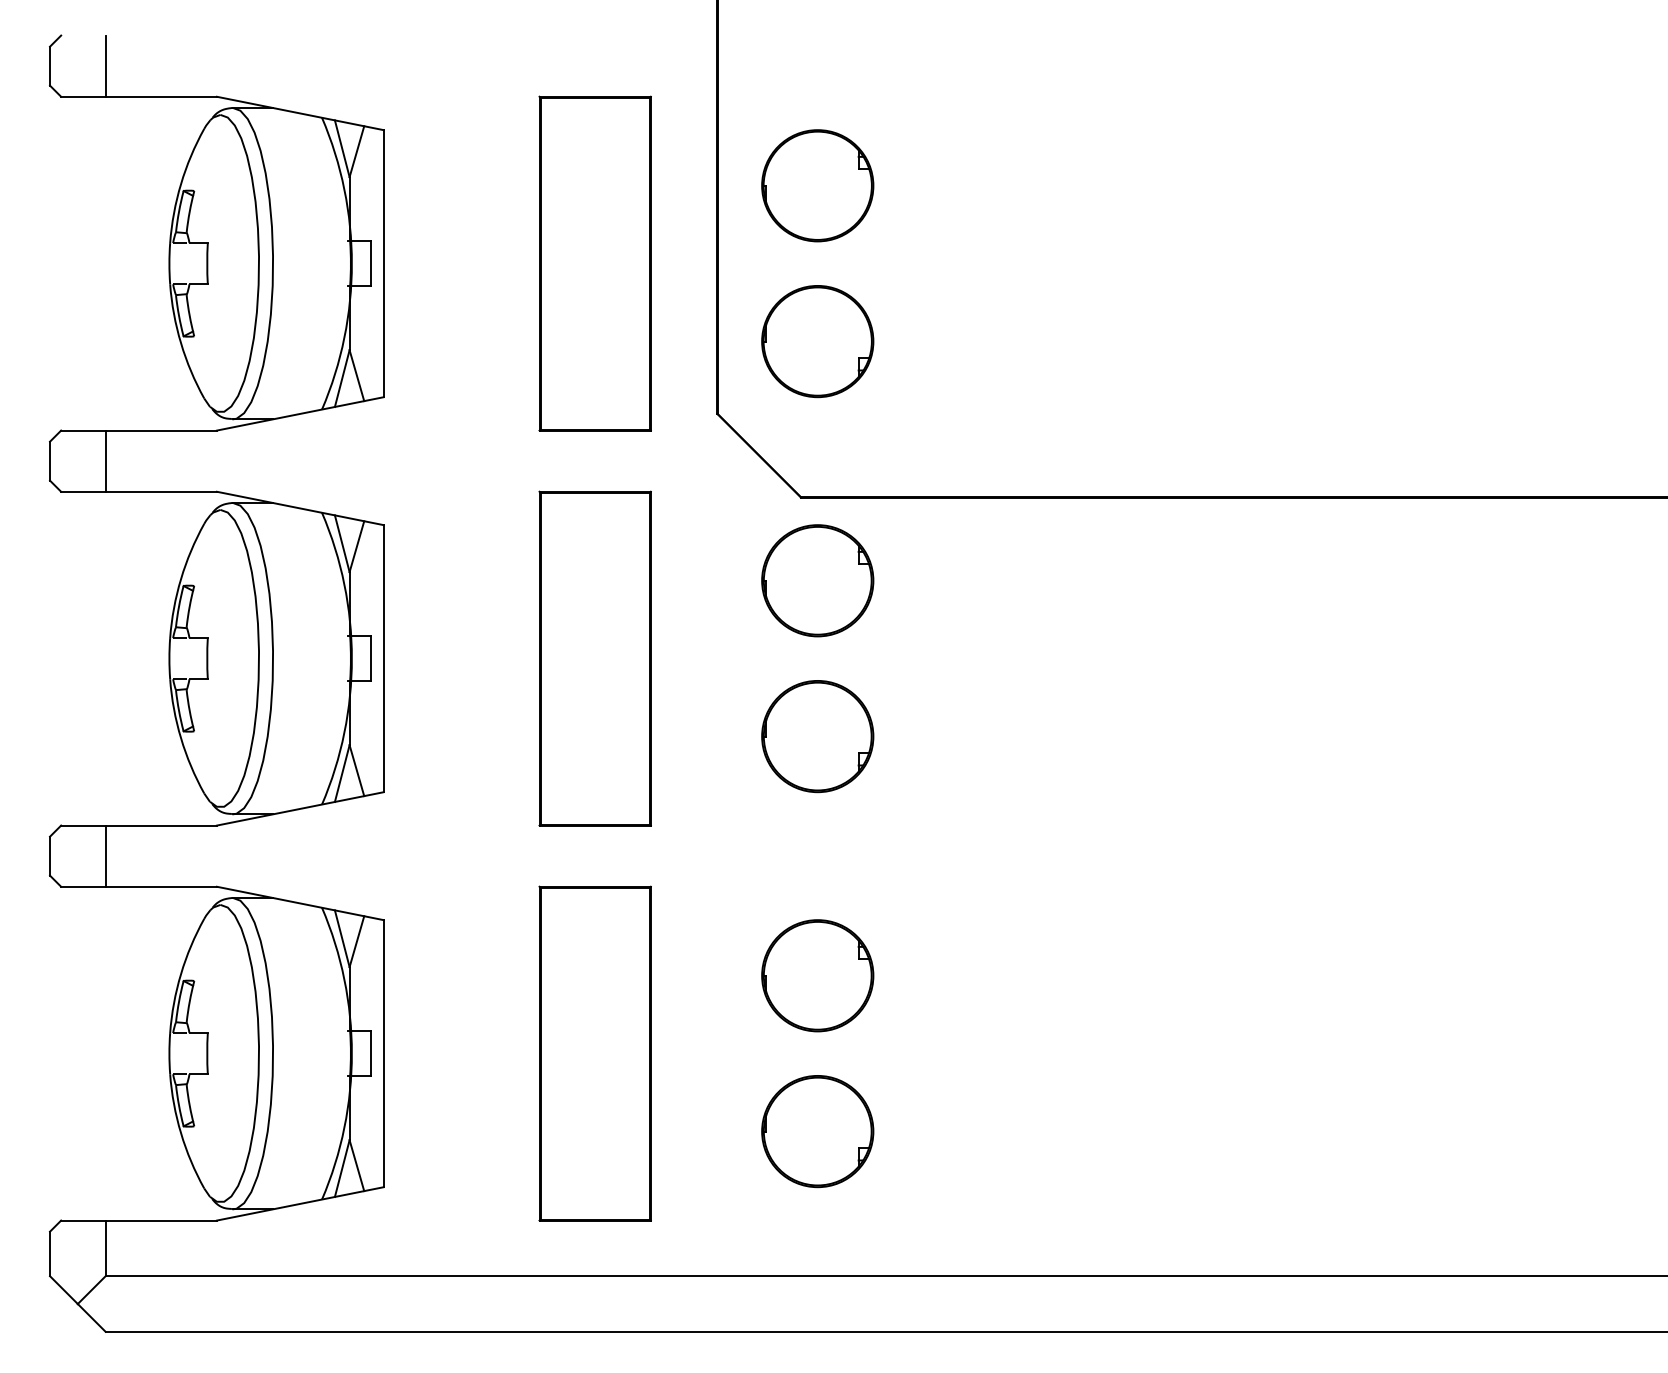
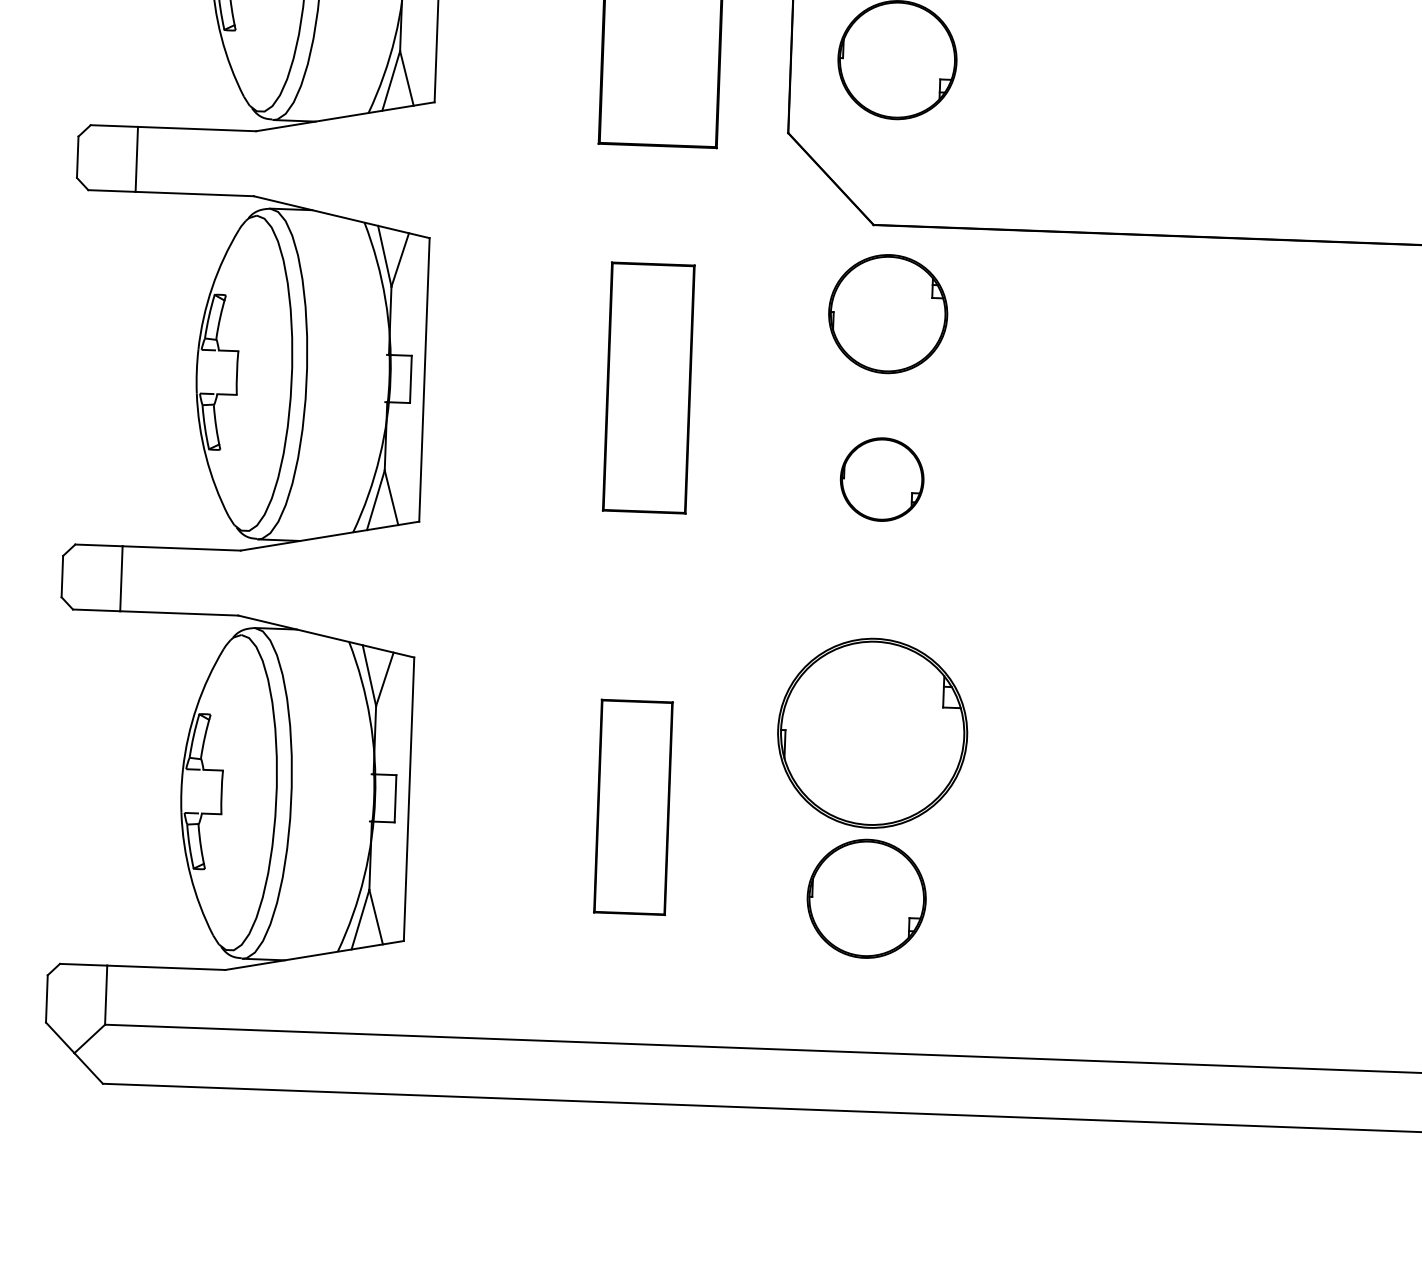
part: (594, 658) -> (648, 387), size x0.7
part: (817, 736) -> (881, 479), size x0.7
part: (817, 975) -> (872, 733), size x1.6
part: (594, 1053) -> (632, 807), size x0.6

